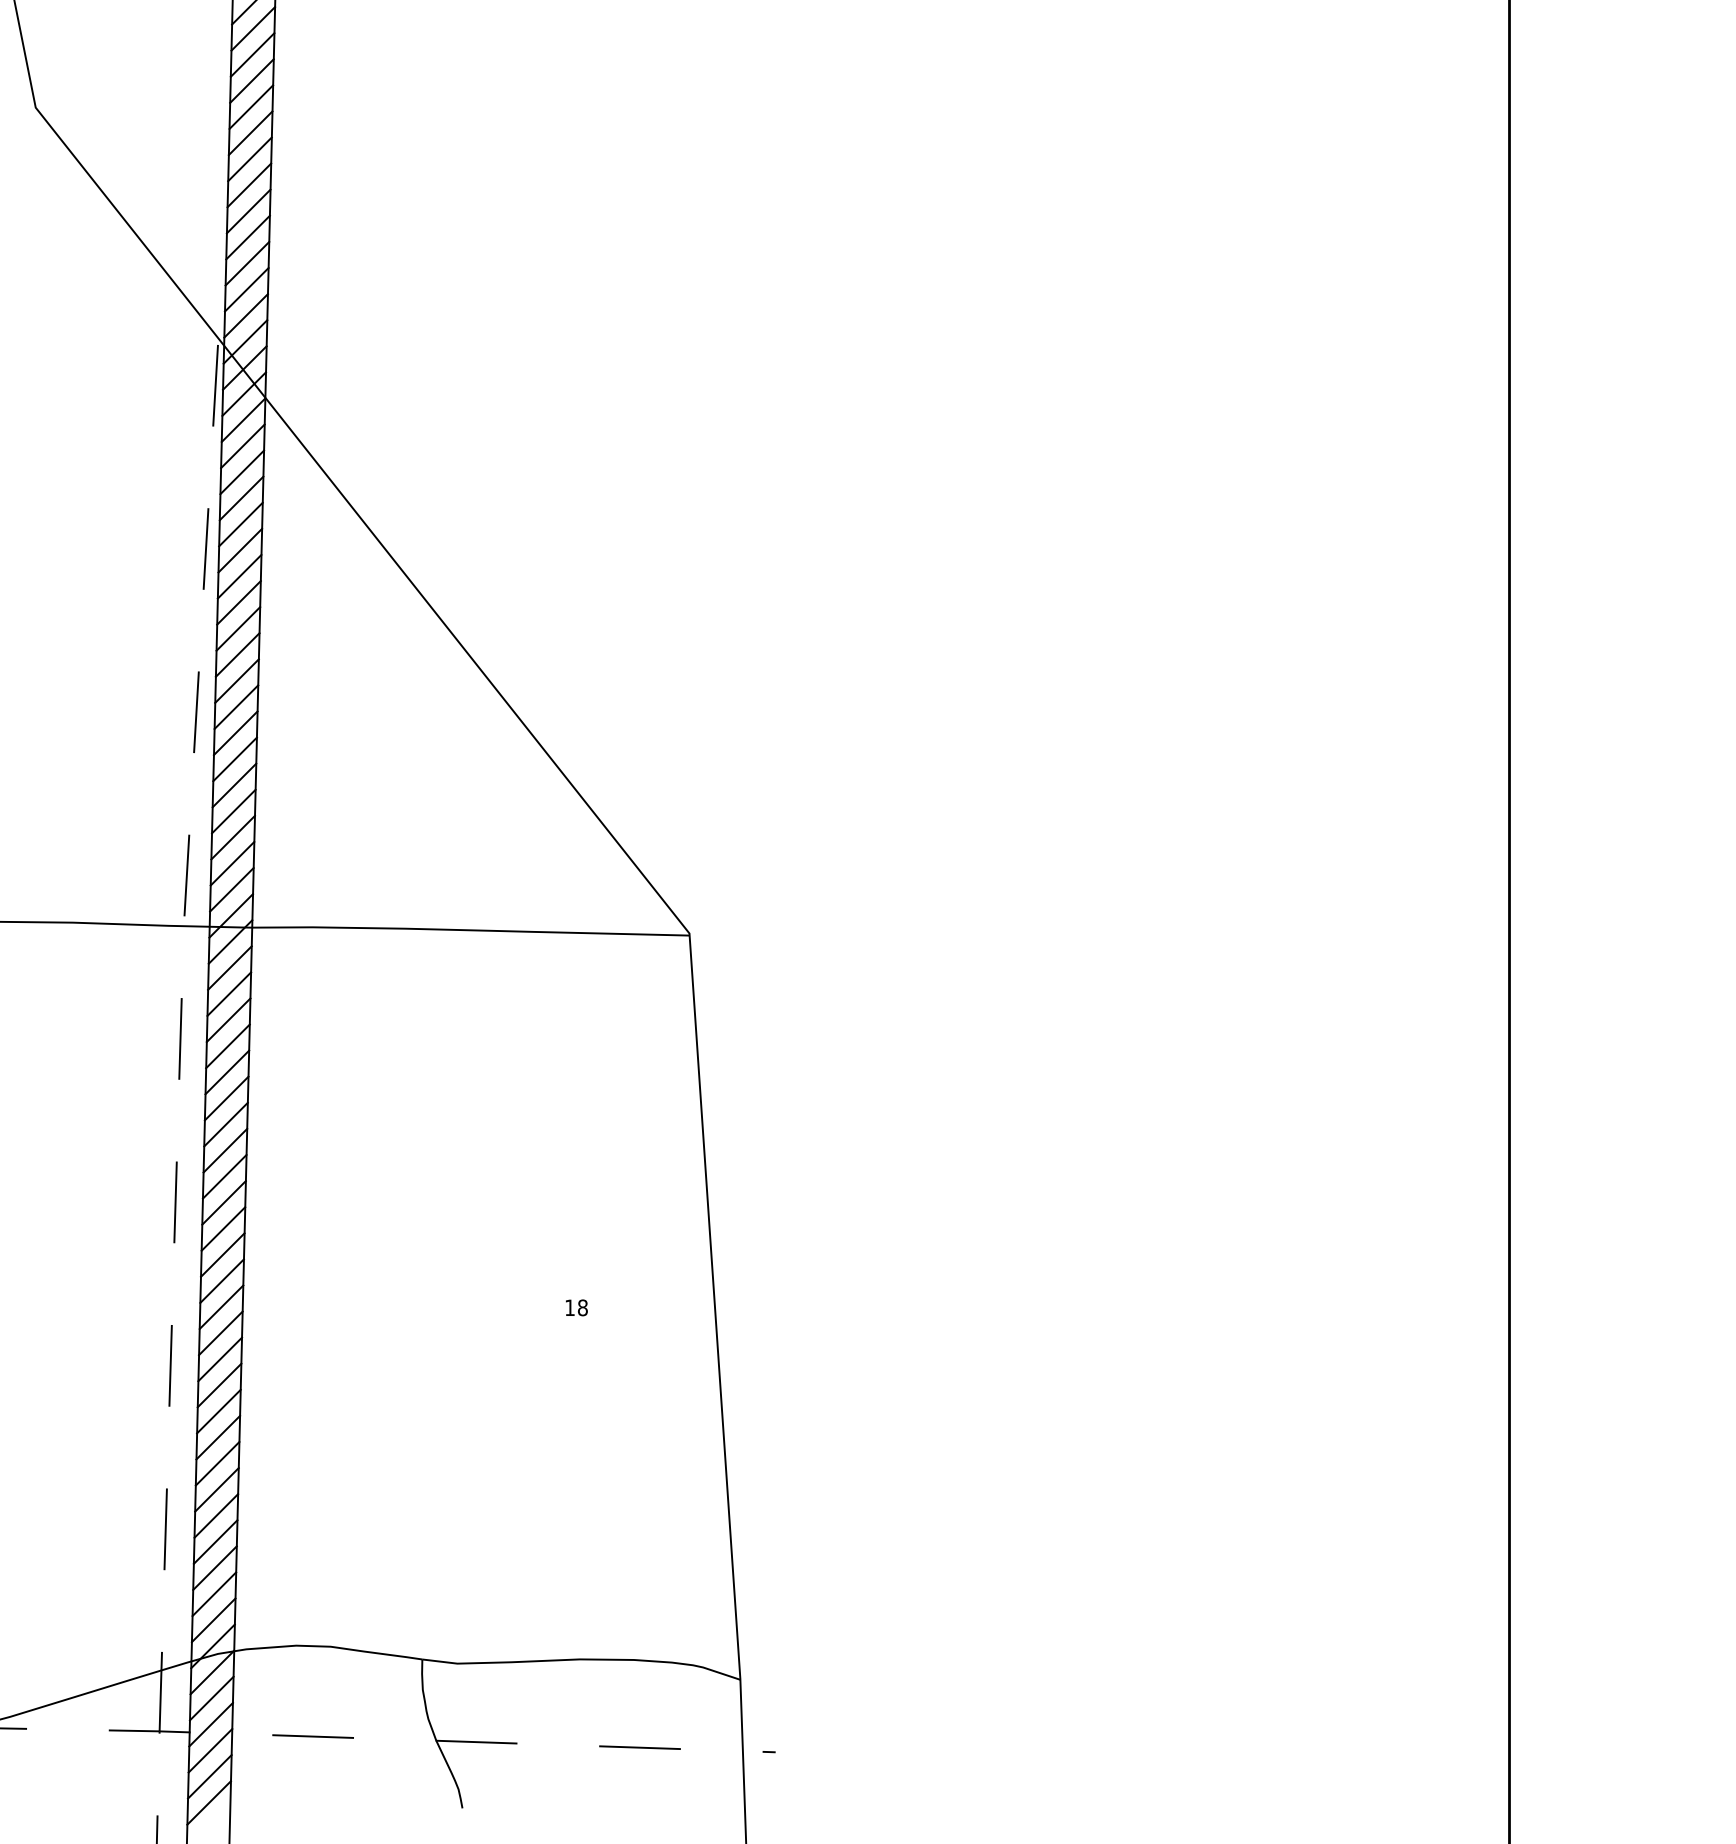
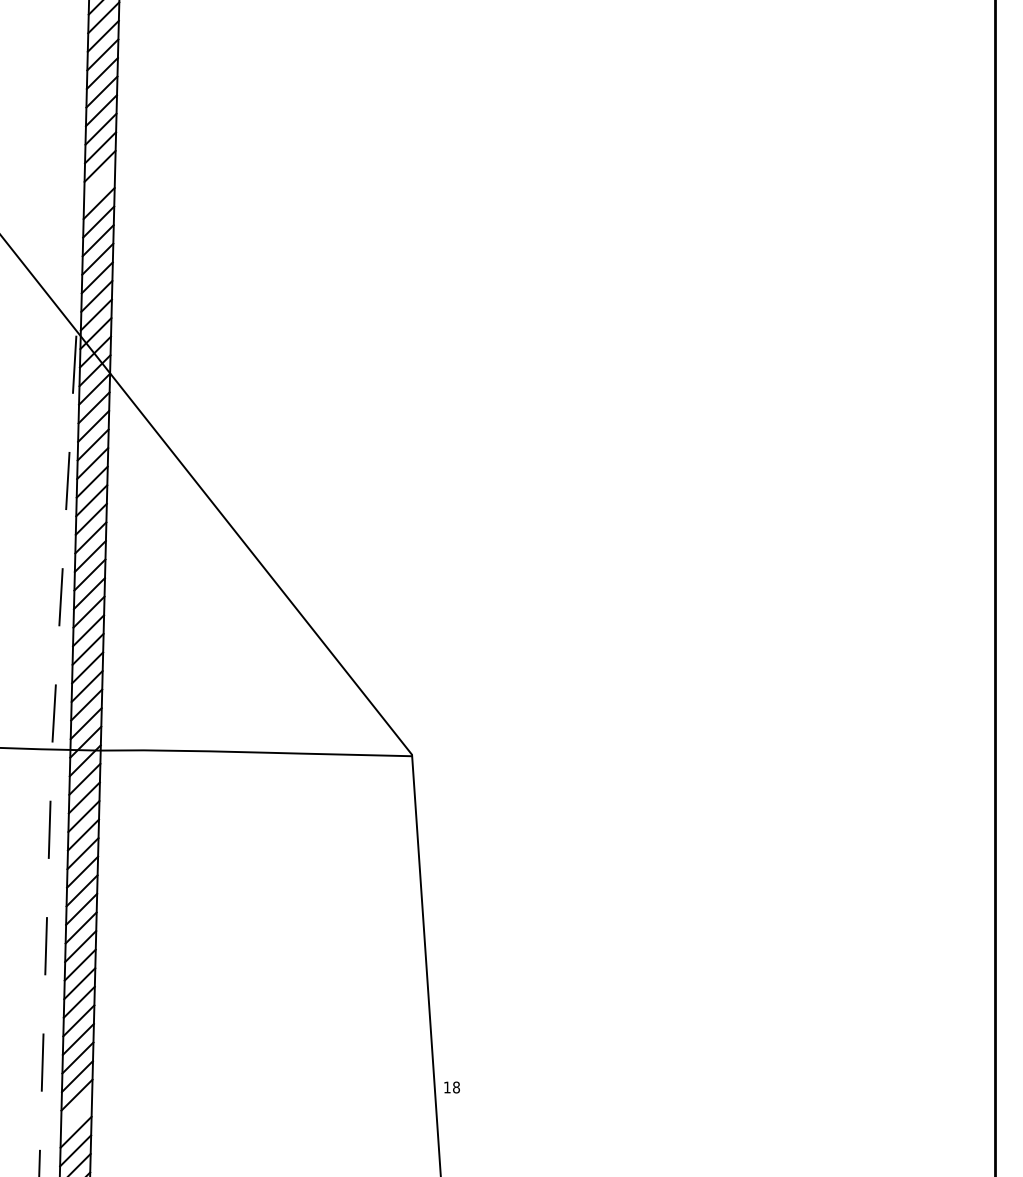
line: (250, 133) -> (99, 185), removed
text: (576, 1307) -> (451, 1087), moved
line: (218, 1437) -> (76, 1113), removed

